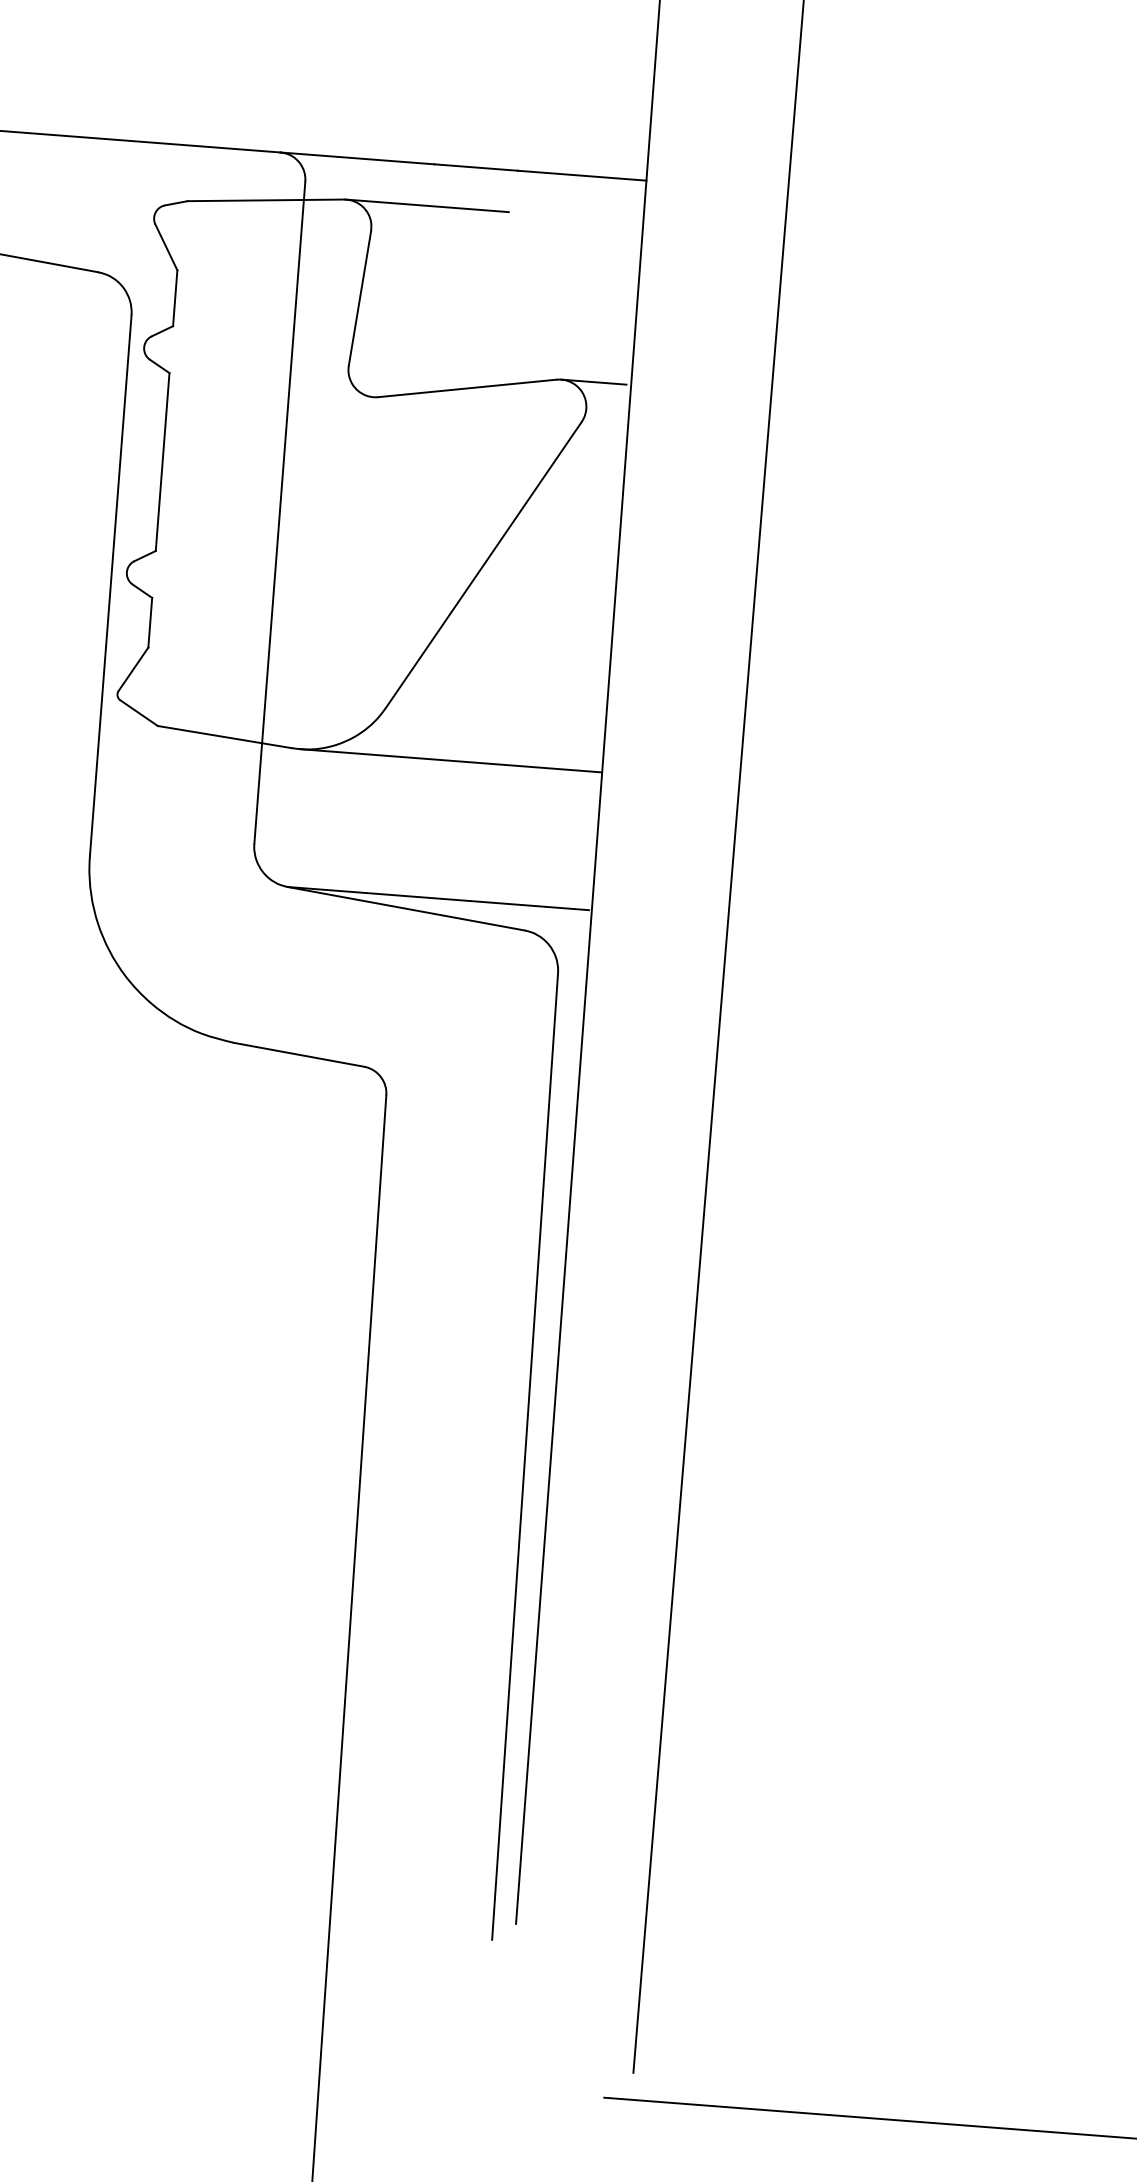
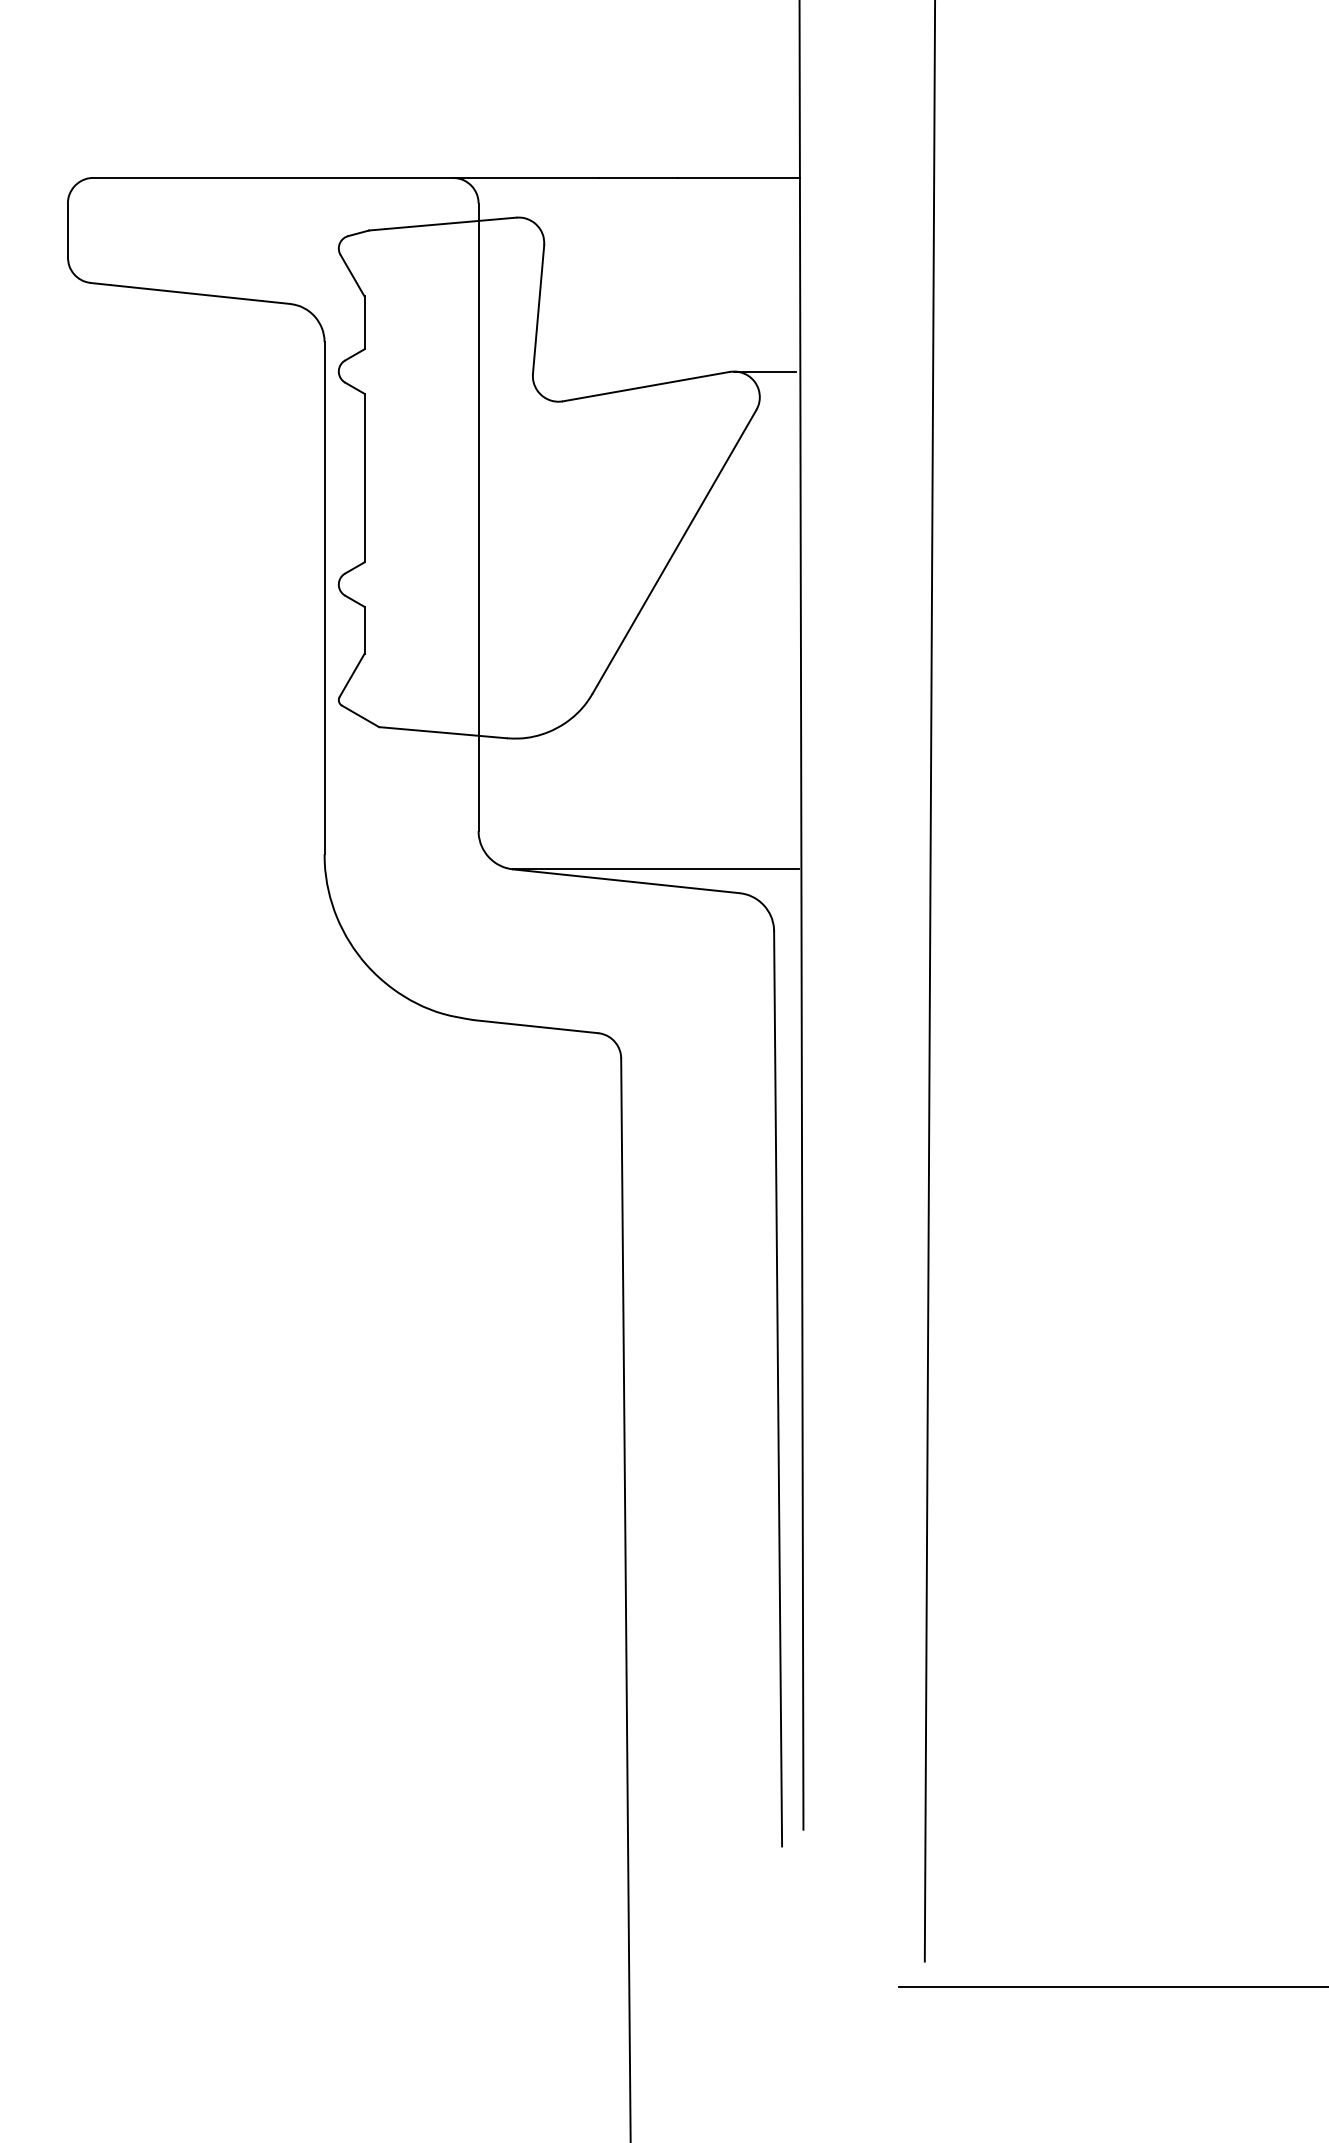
line: (427, 205) -> (595, 217), removed
line: (450, 760) -> (657, 738), removed

